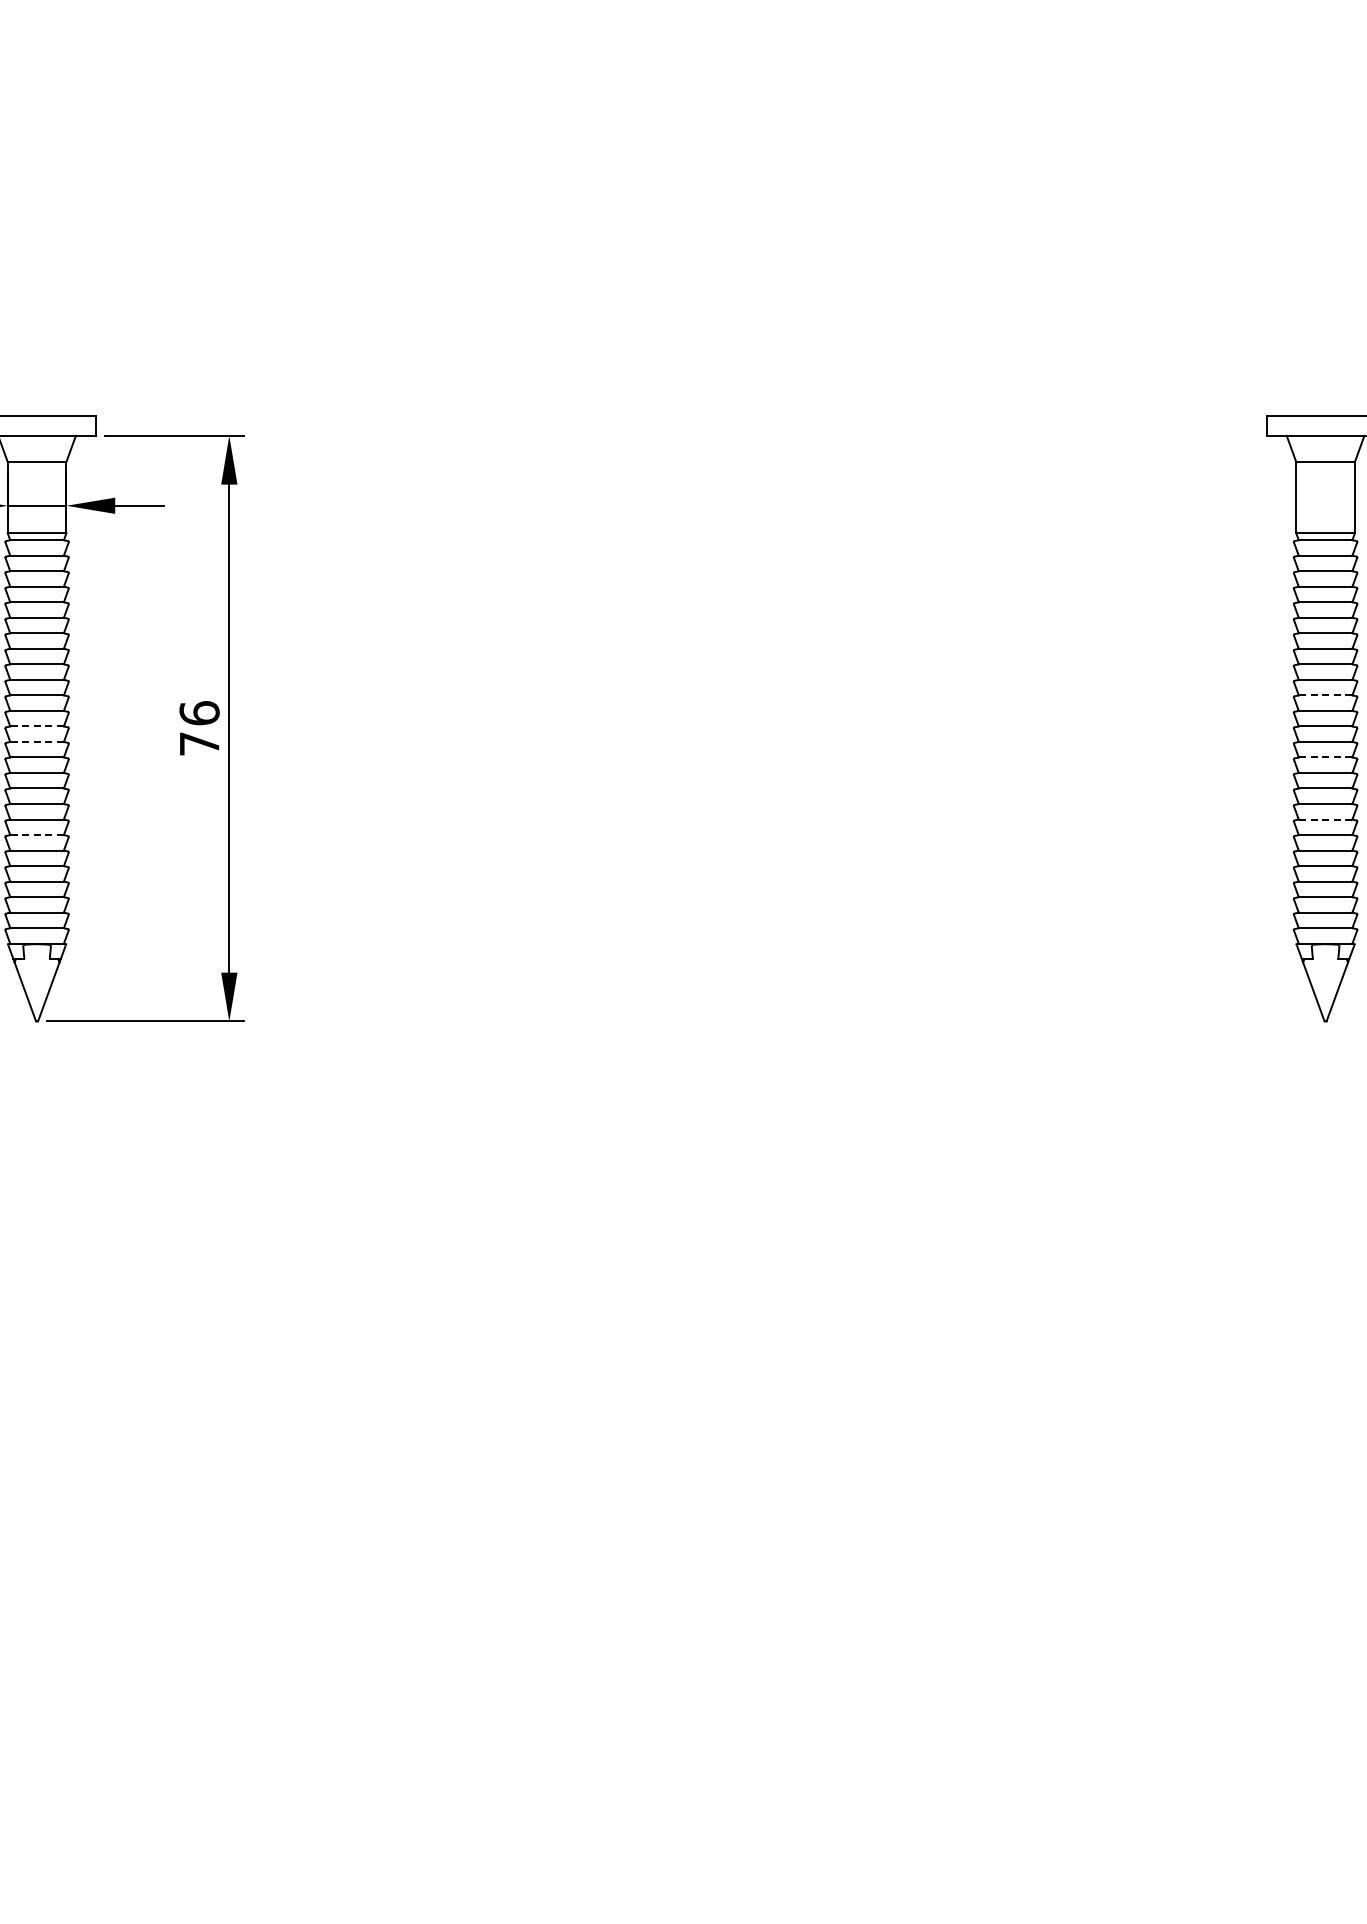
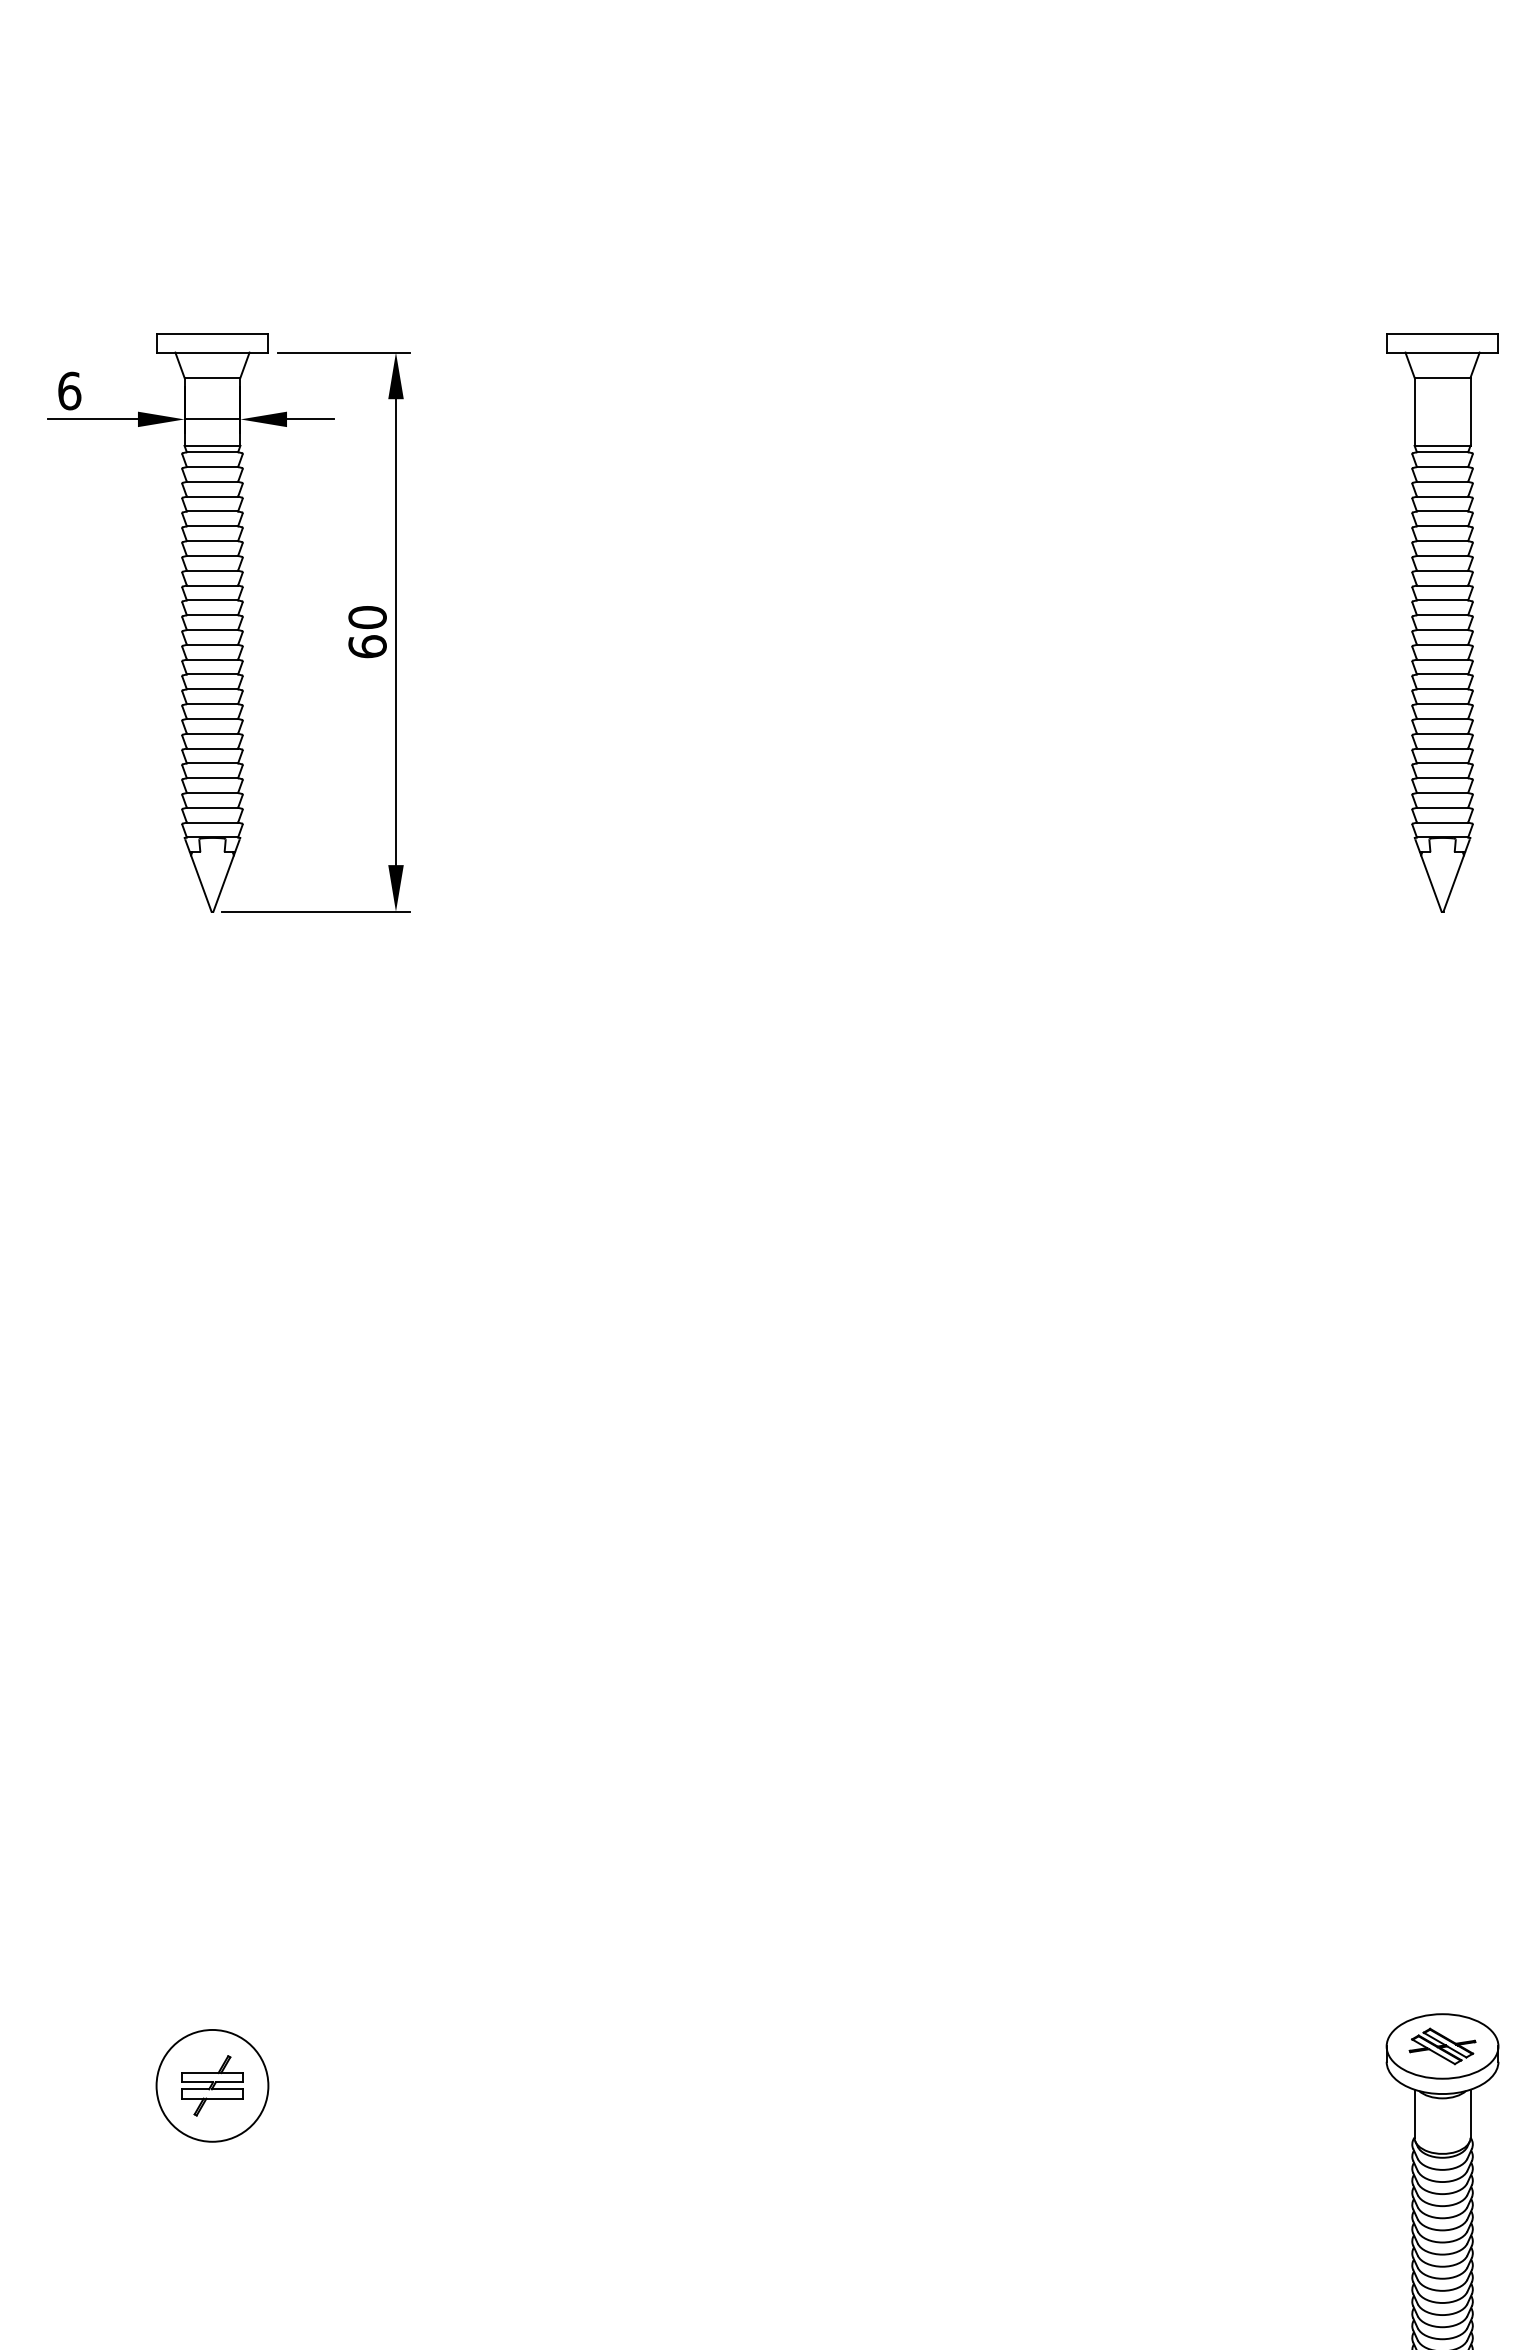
line: (1325, 695) -> (1442, 600), dashed -> solid
line: (37, 726) -> (212, 630), dashed -> solid
text: (199, 727) -> (367, 631), 76 -> 60
line: (37, 741) -> (212, 644), dashed -> solid
line: (1325, 757) -> (1442, 659), dashed -> solid
line: (1325, 819) -> (1442, 718), dashed -> solid
line: (37, 834) -> (212, 733), dashed -> solid

